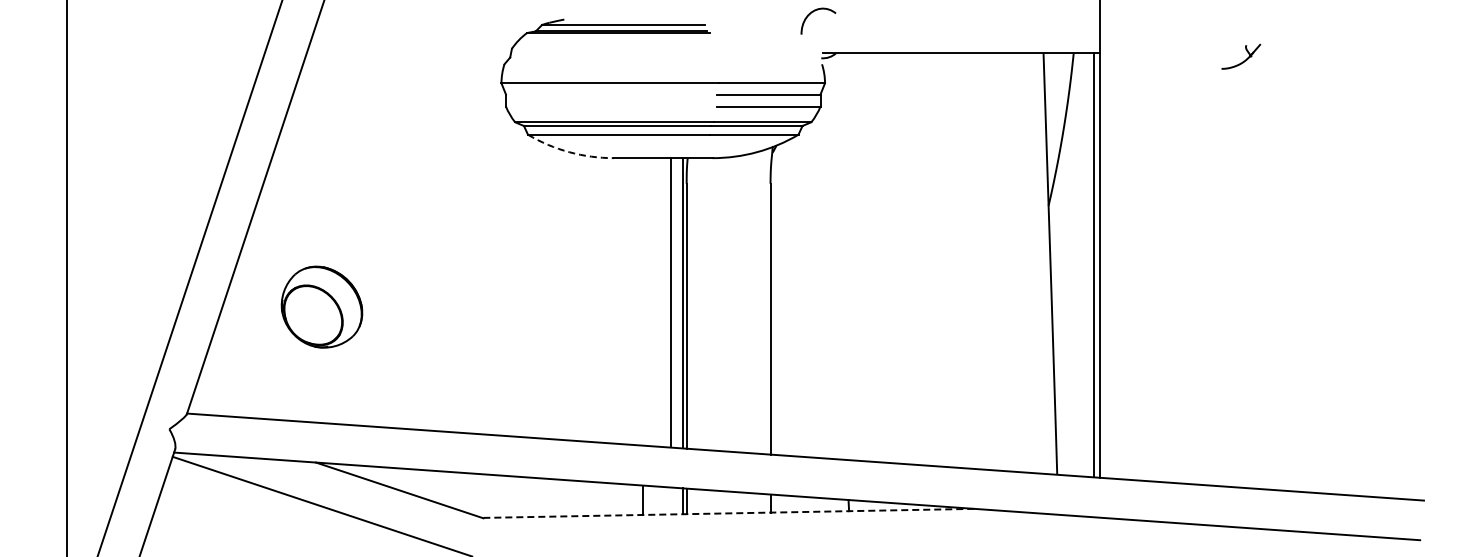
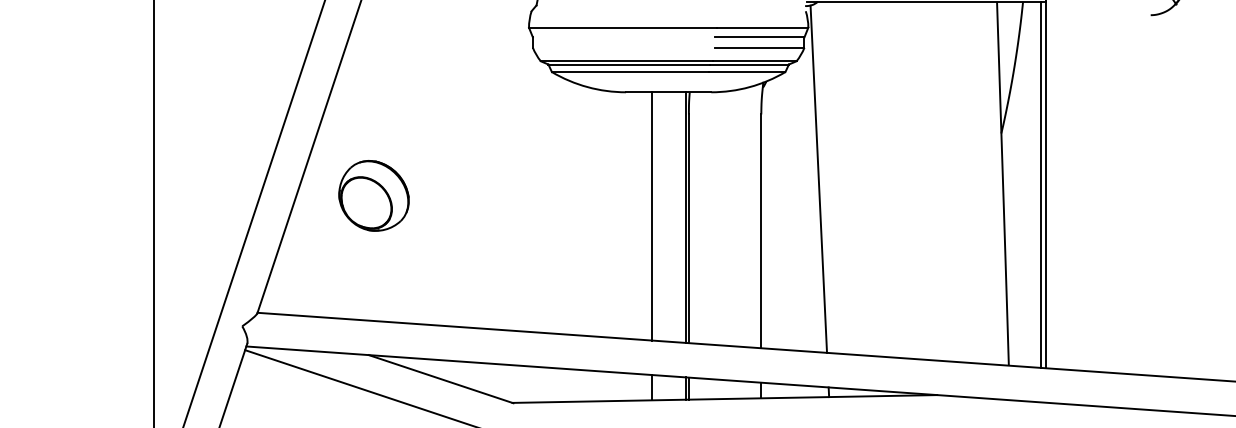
arc: (569, 152) -> (587, 87), dashed -> solid
line: (836, 258) -> (818, 178), added
line: (671, 301) -> (651, 216), moved
part: (321, 306) -> (373, 195), moved
line: (727, 513) -> (724, 399), dashed -> solid

